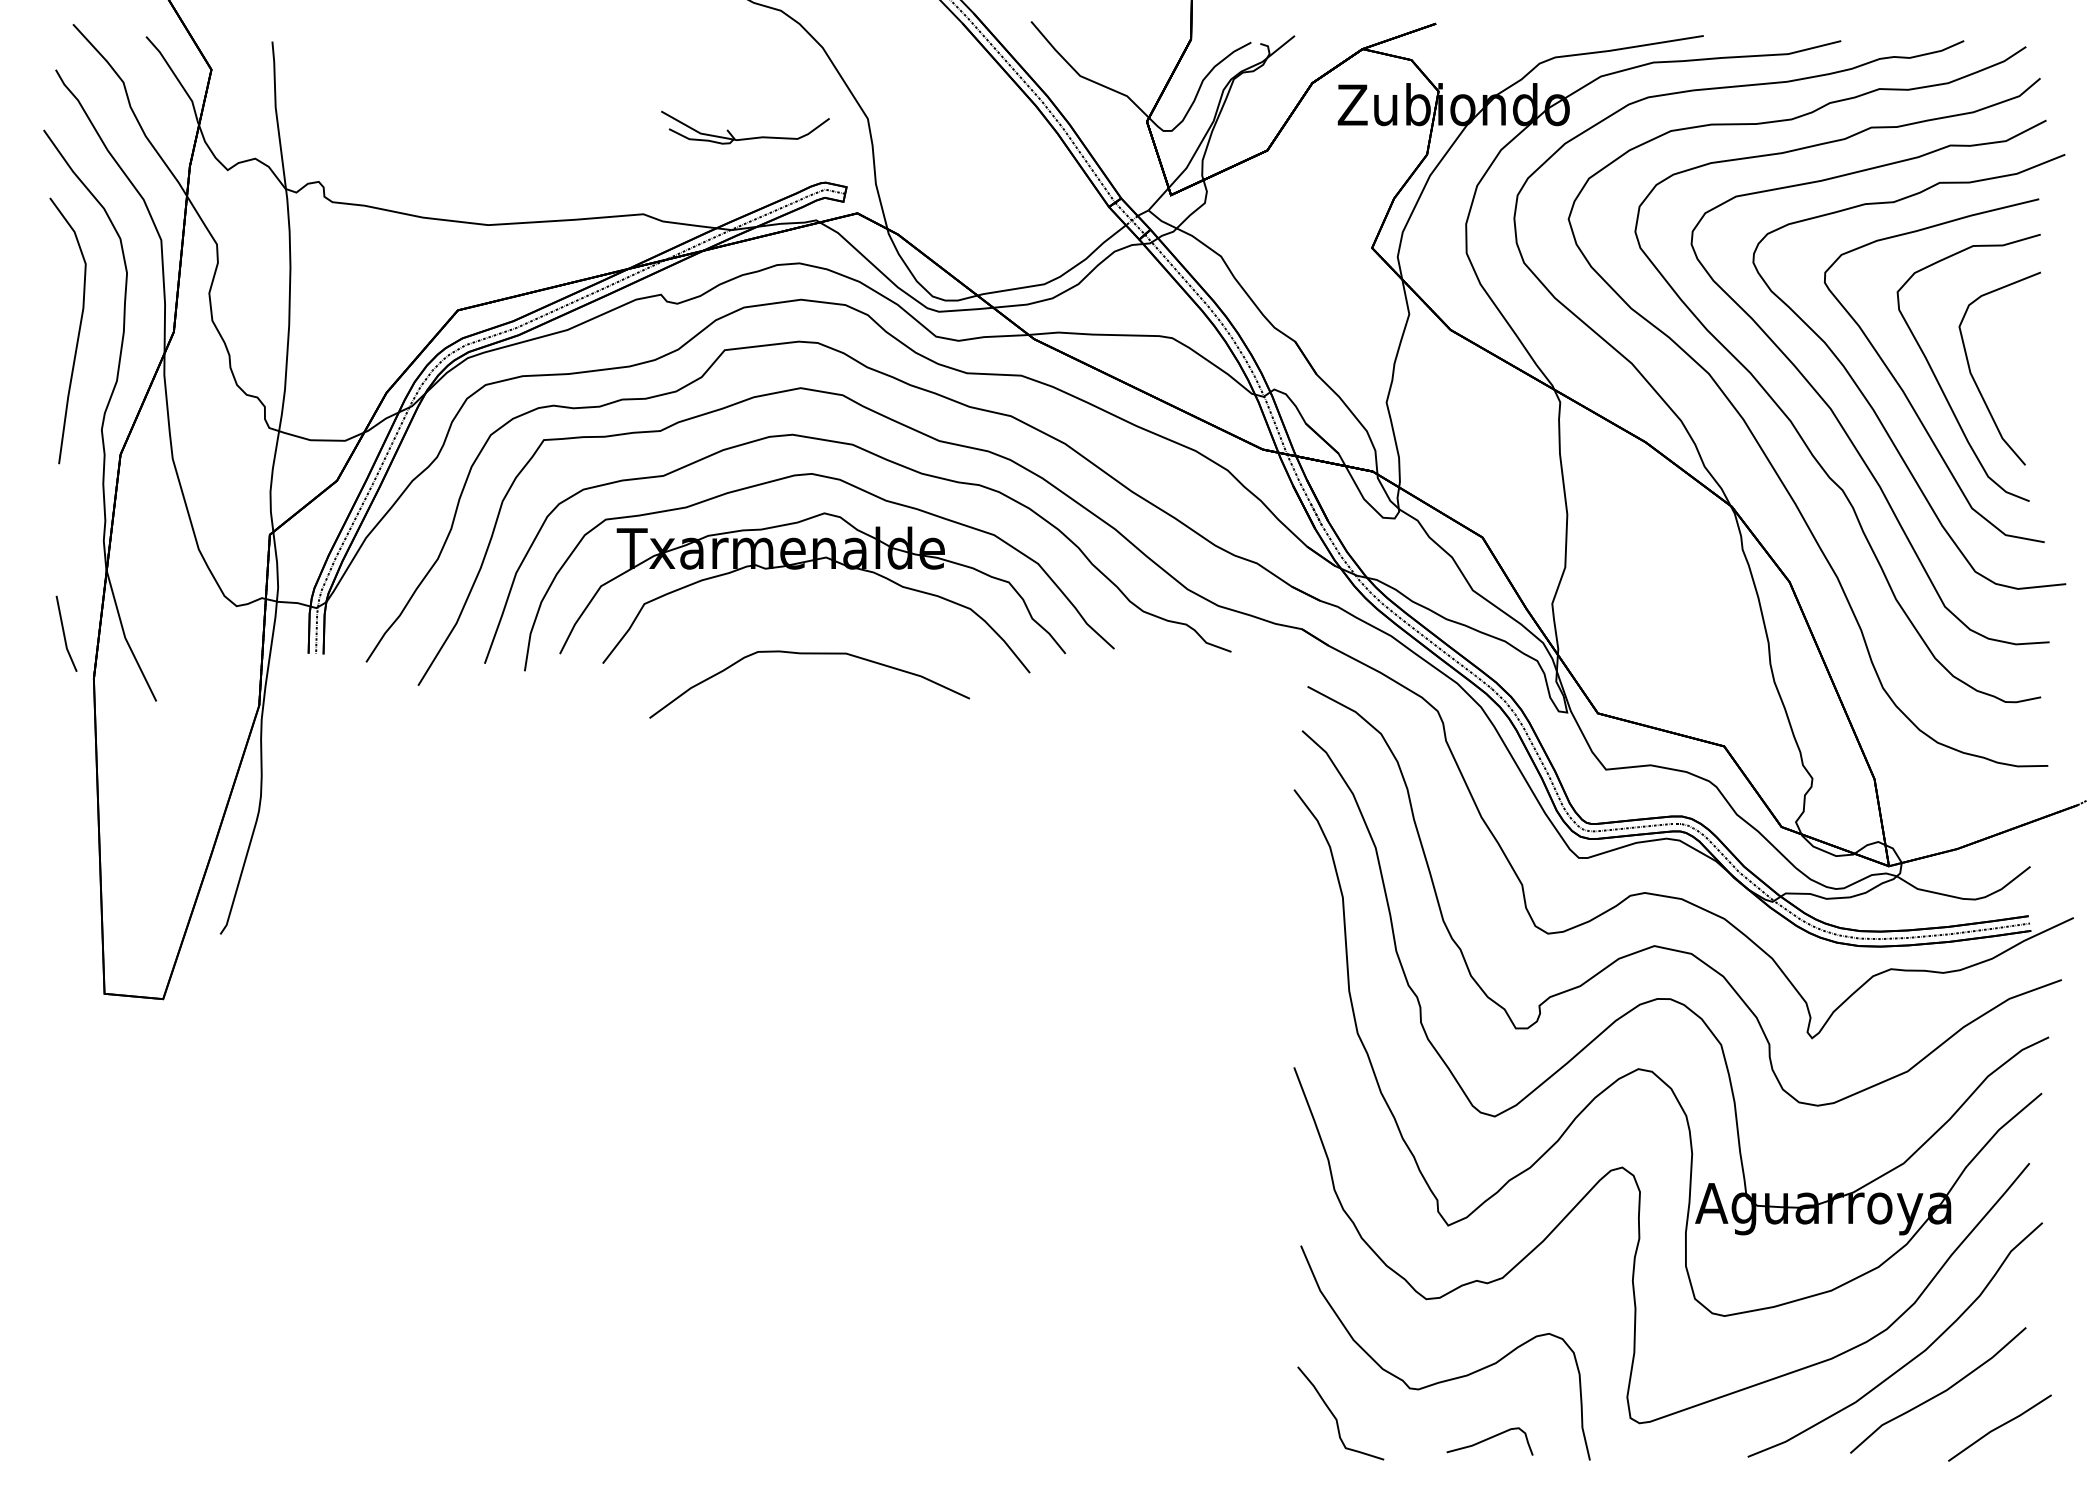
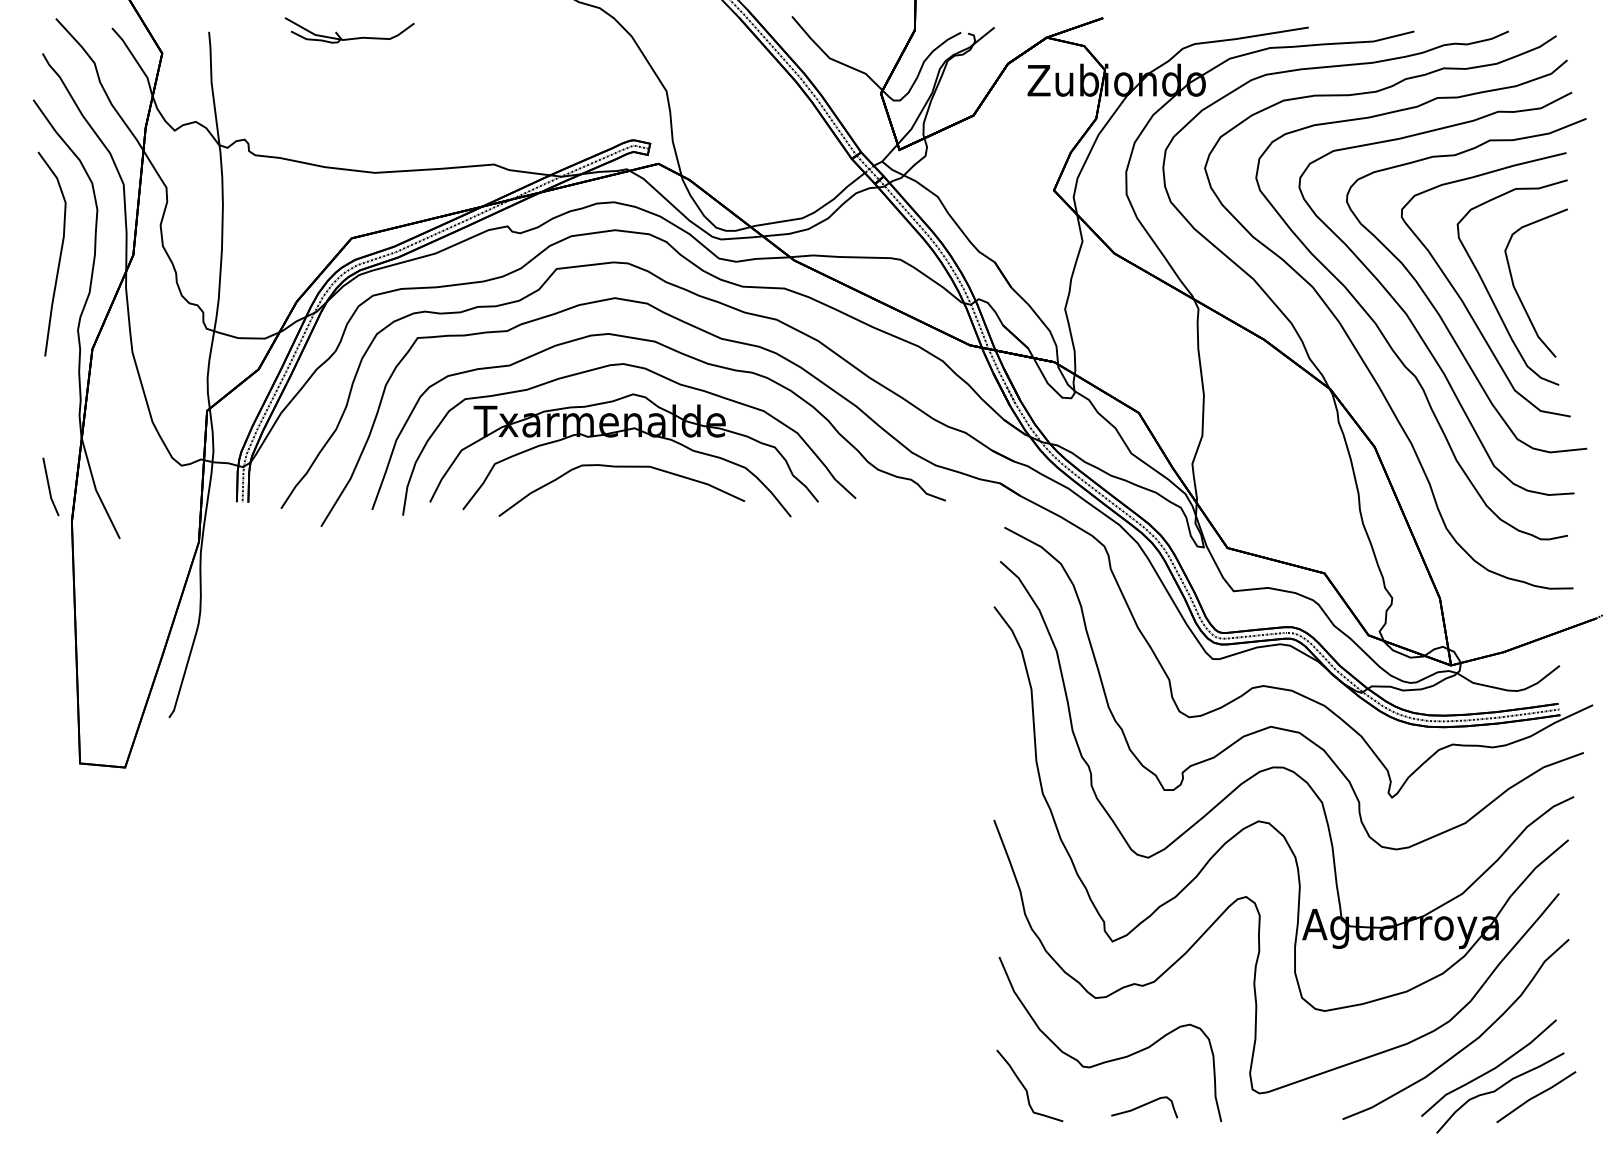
part: (749, 137) -> (352, 37), moved
part: (809, 654) -> (621, 467), moved
part: (1952, 1422) -> (1499, 1092), added

